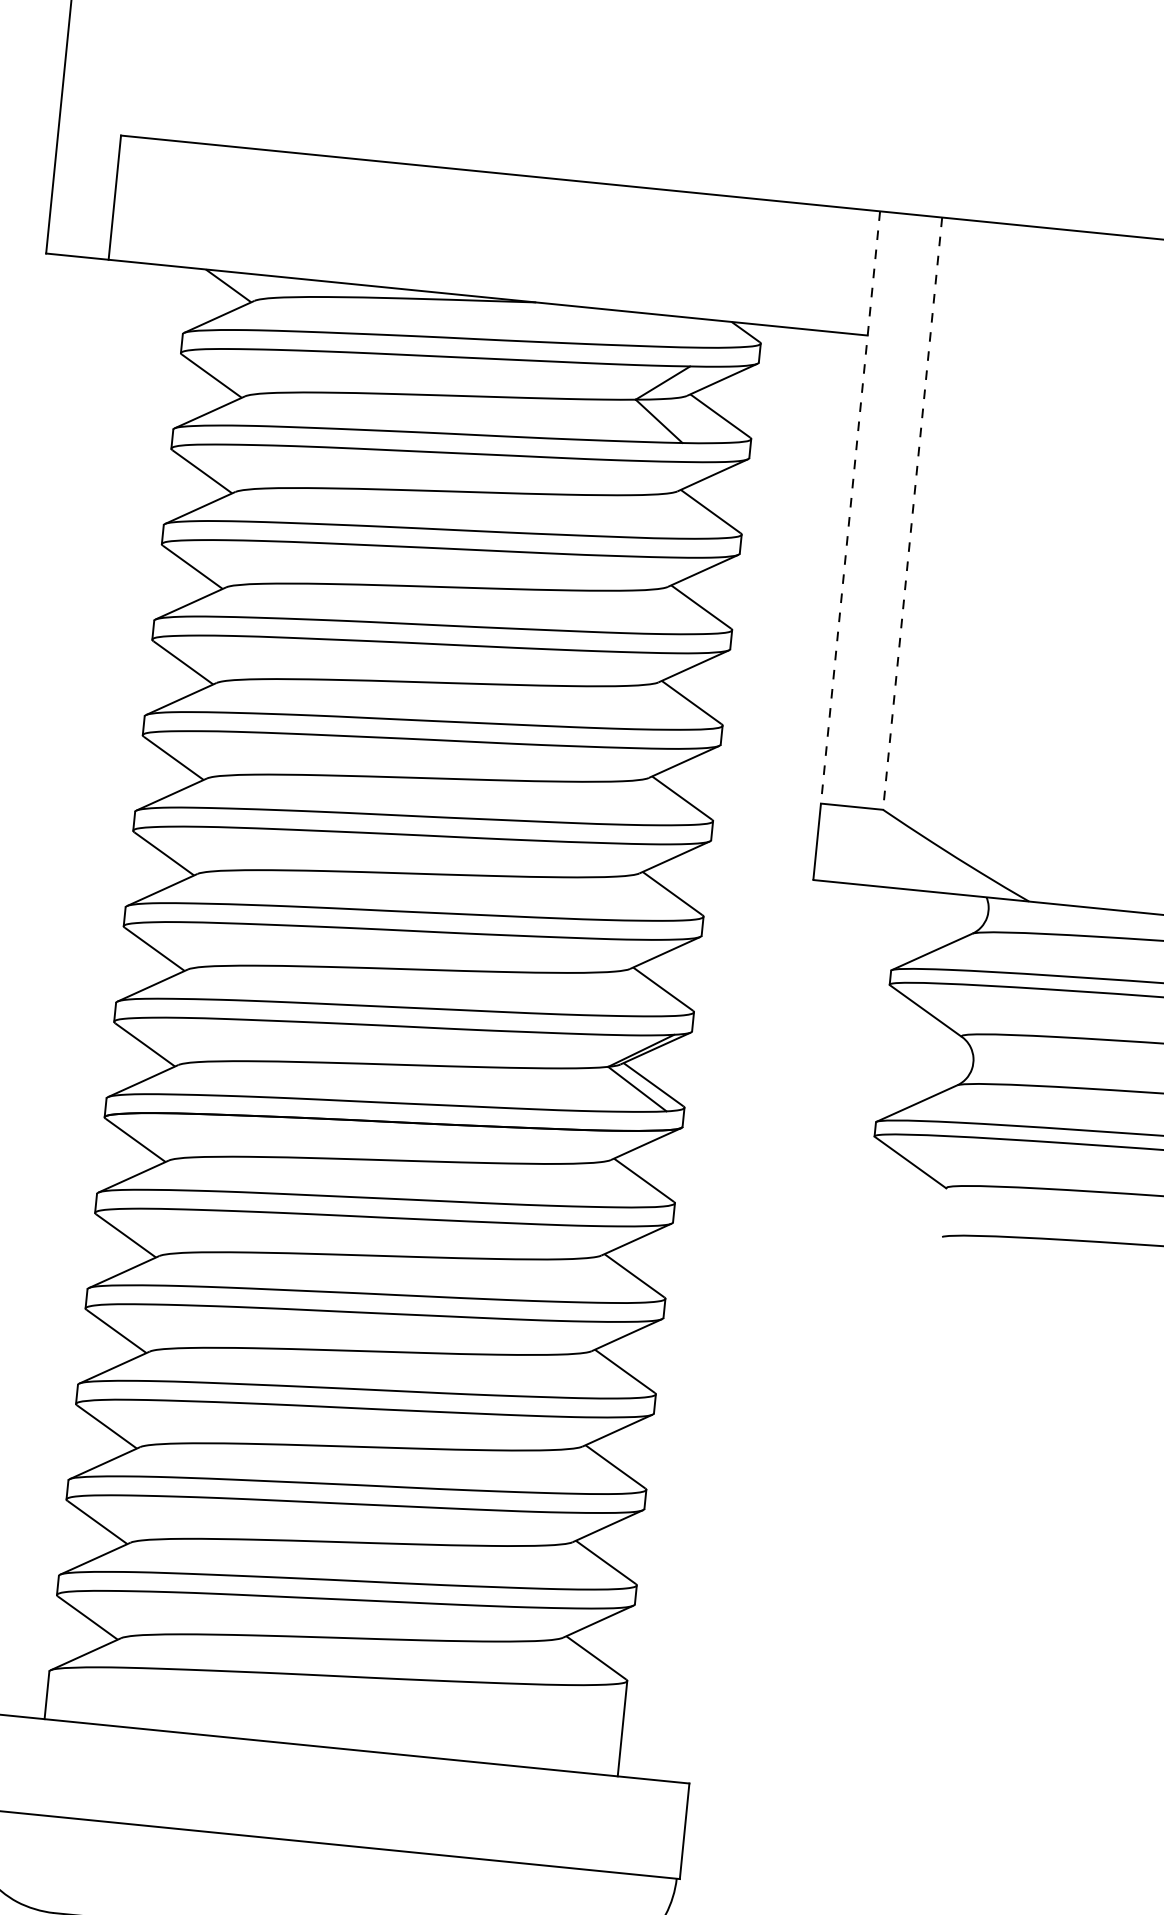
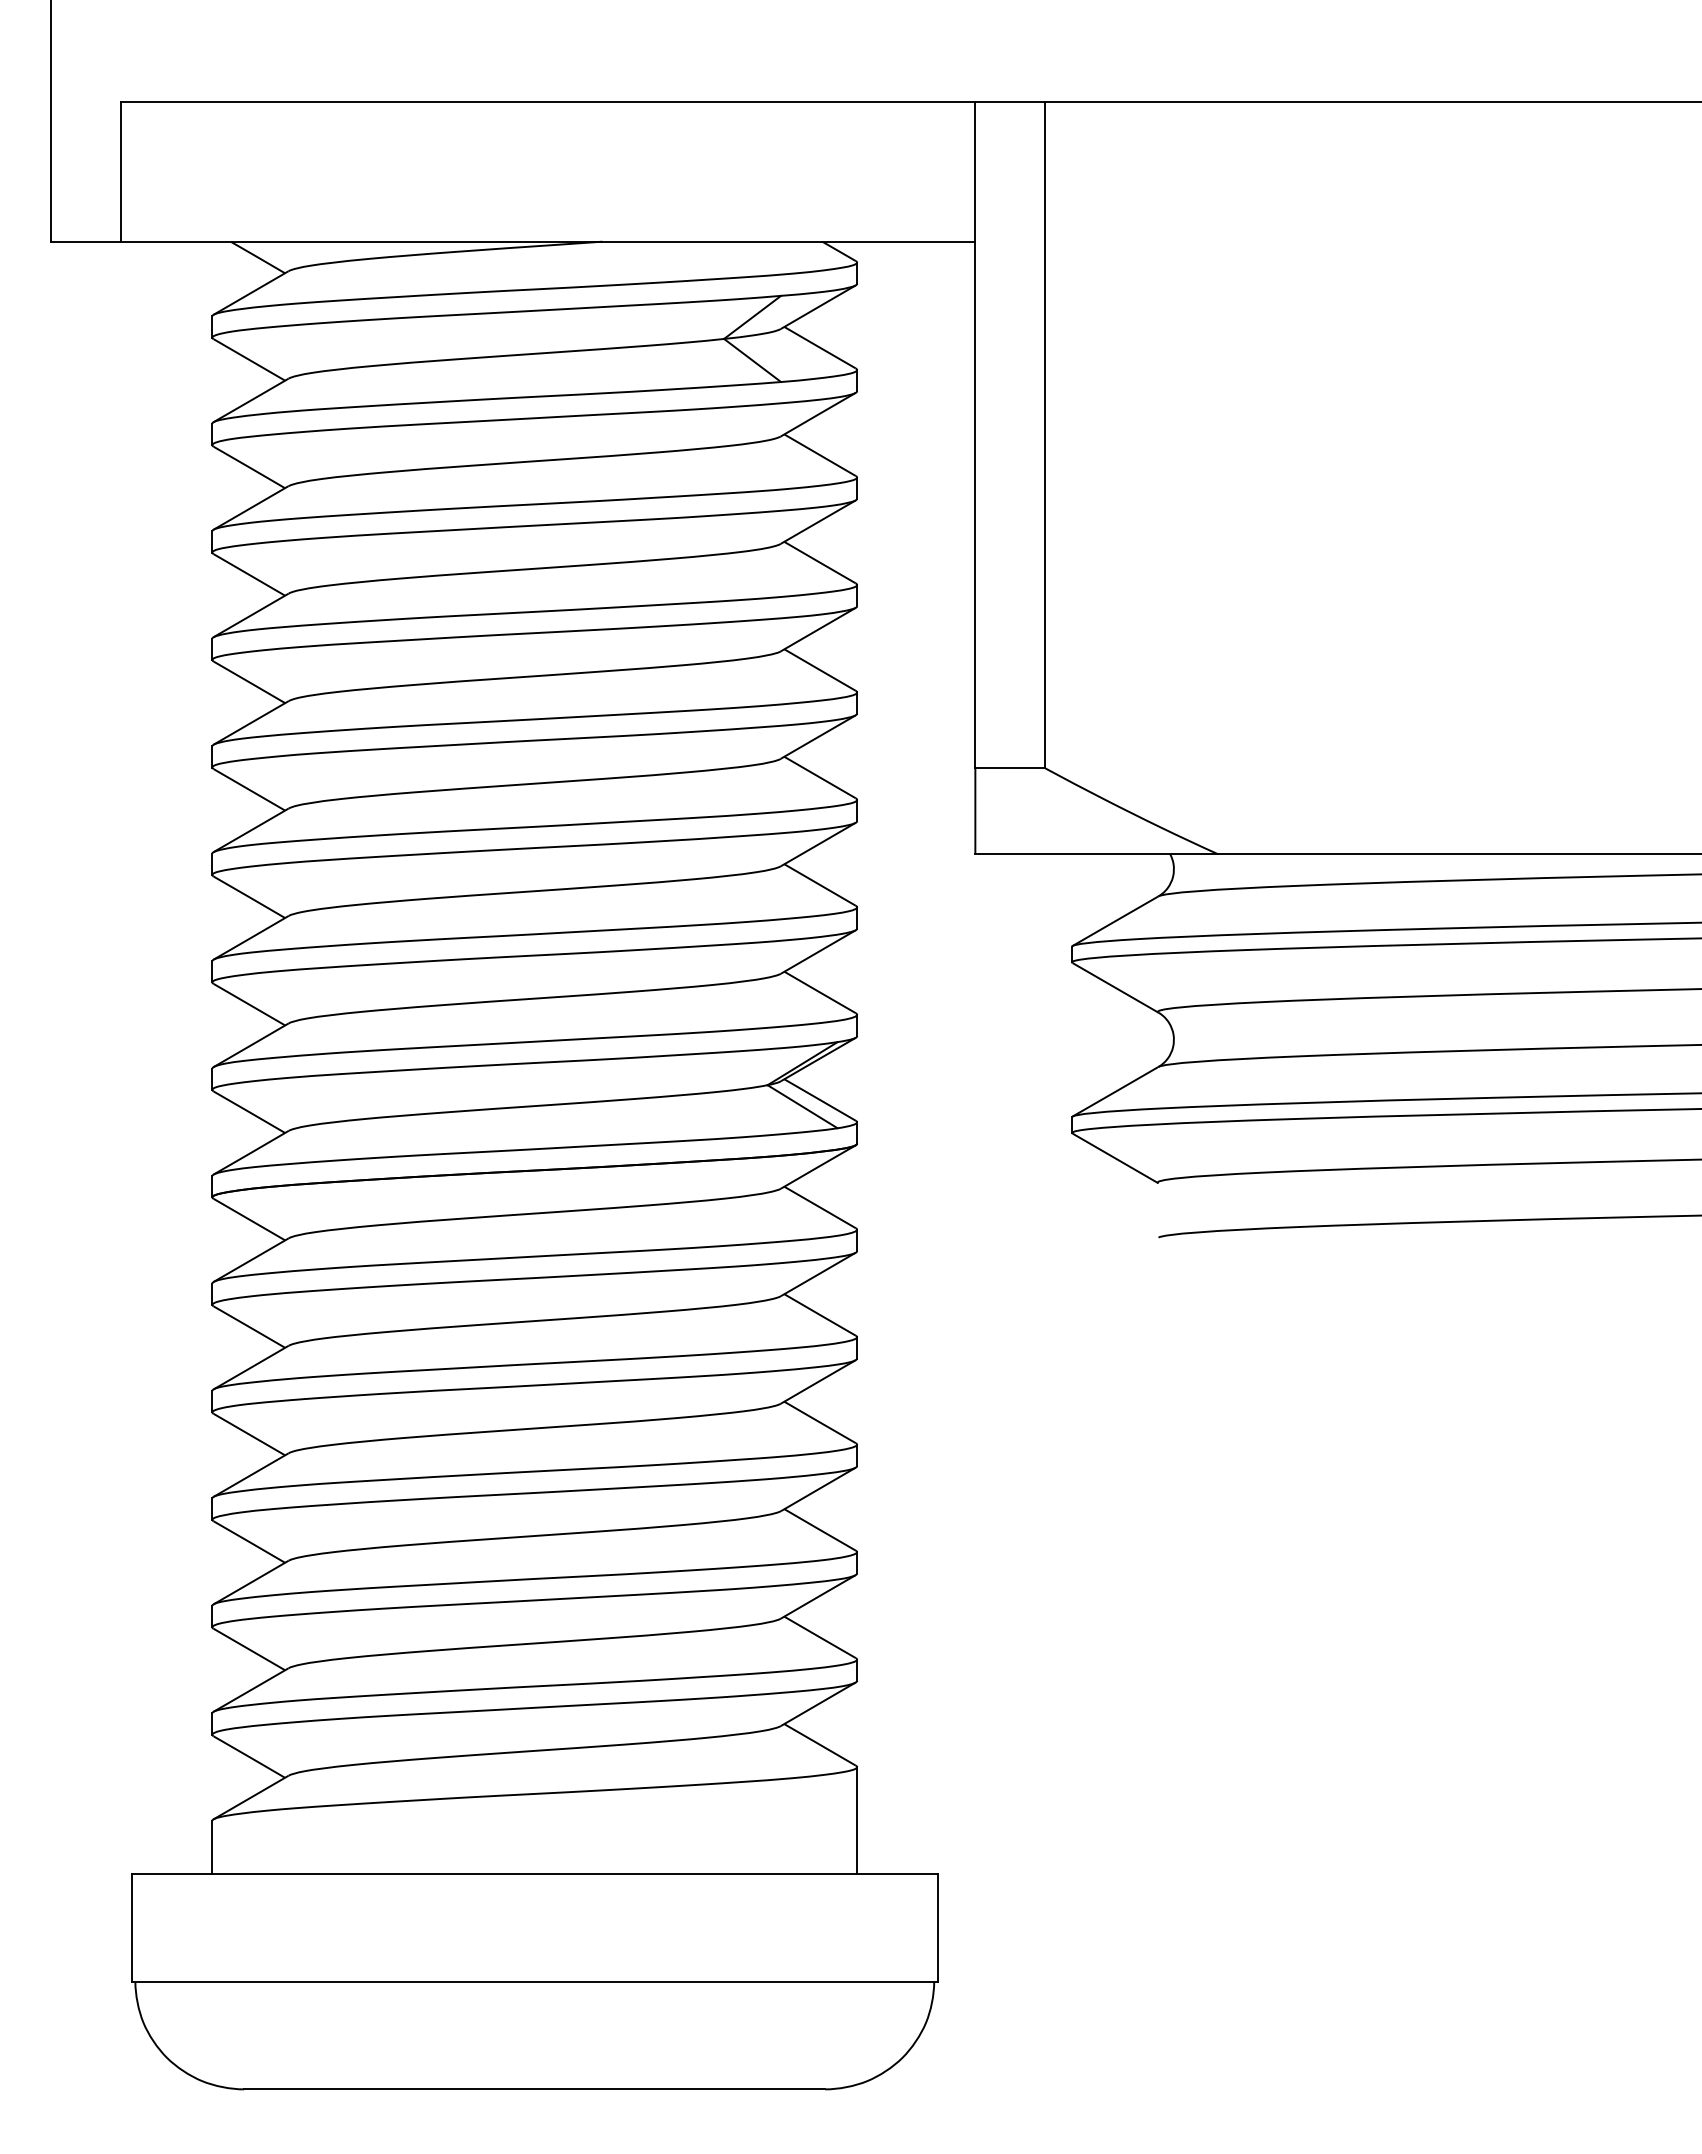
line: (850, 507) -> (975, 435), dashed -> solid
line: (912, 514) -> (1045, 435), dashed -> solid

